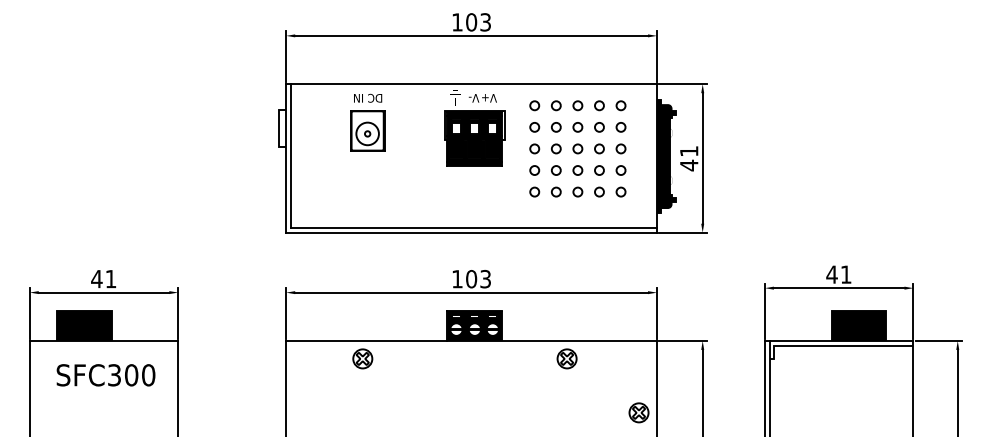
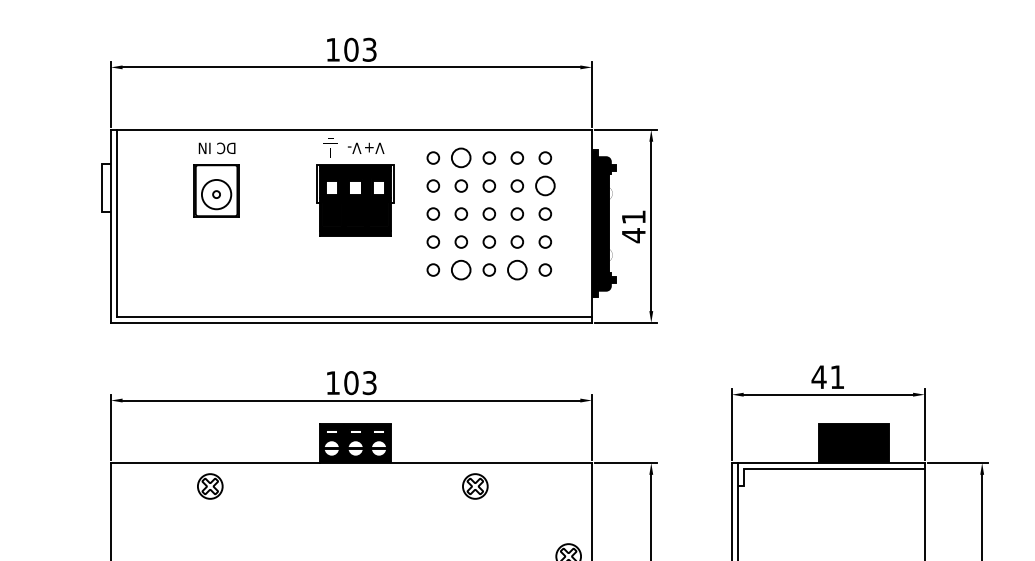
circle: (556, 105) -> (461, 157), size x1.6
circle: (620, 127) -> (544, 186), size x1.6
circle: (556, 191) -> (461, 269), size x1.6
circle: (599, 191) -> (517, 269), size x1.6

